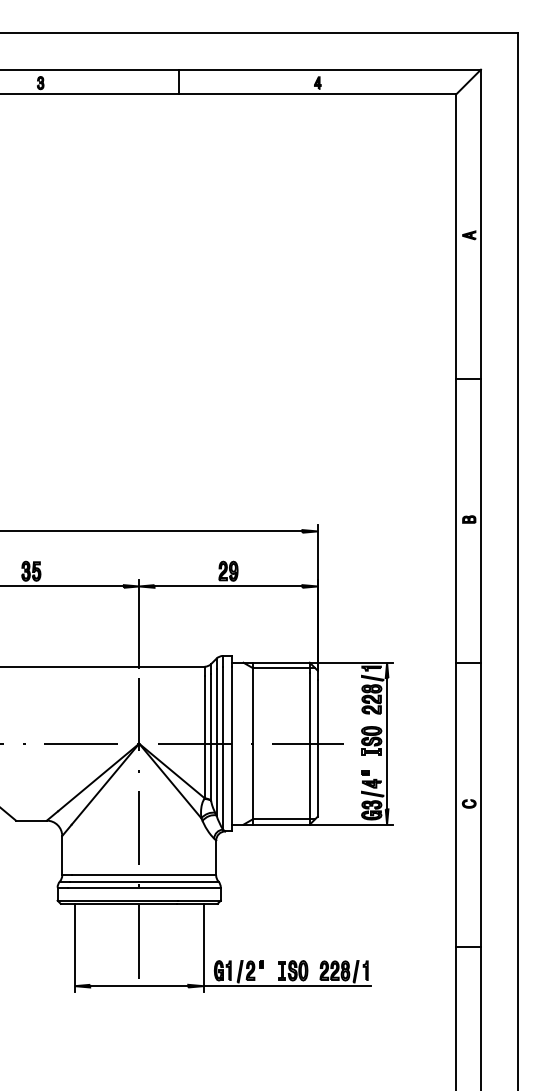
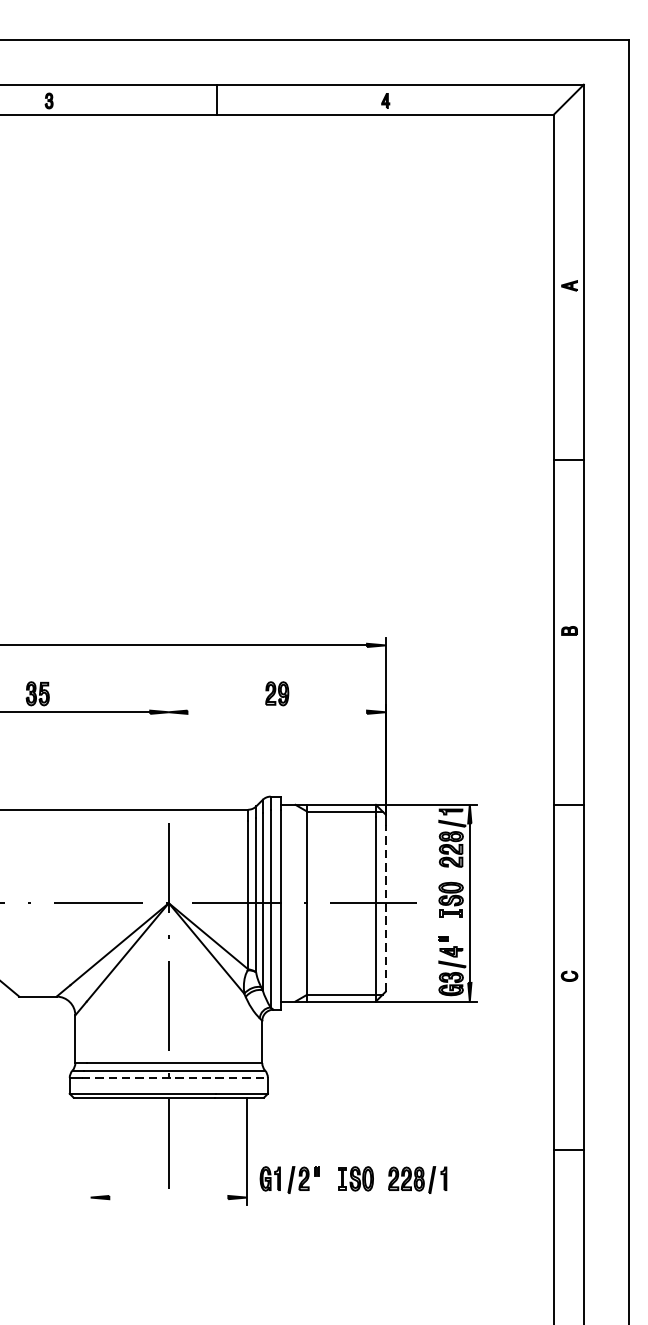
line: (228, 586) -> (277, 712), removed
line: (139, 624) -> (169, 758), removed
line: (317, 748) -> (385, 909), solid -> dashed
line: (144, 887) -> (175, 1077), solid -> dashed
line: (74, 947) -> (90, 1150), removed
line: (139, 986) -> (169, 1198), removed
line: (287, 986) -> (348, 1198), removed

